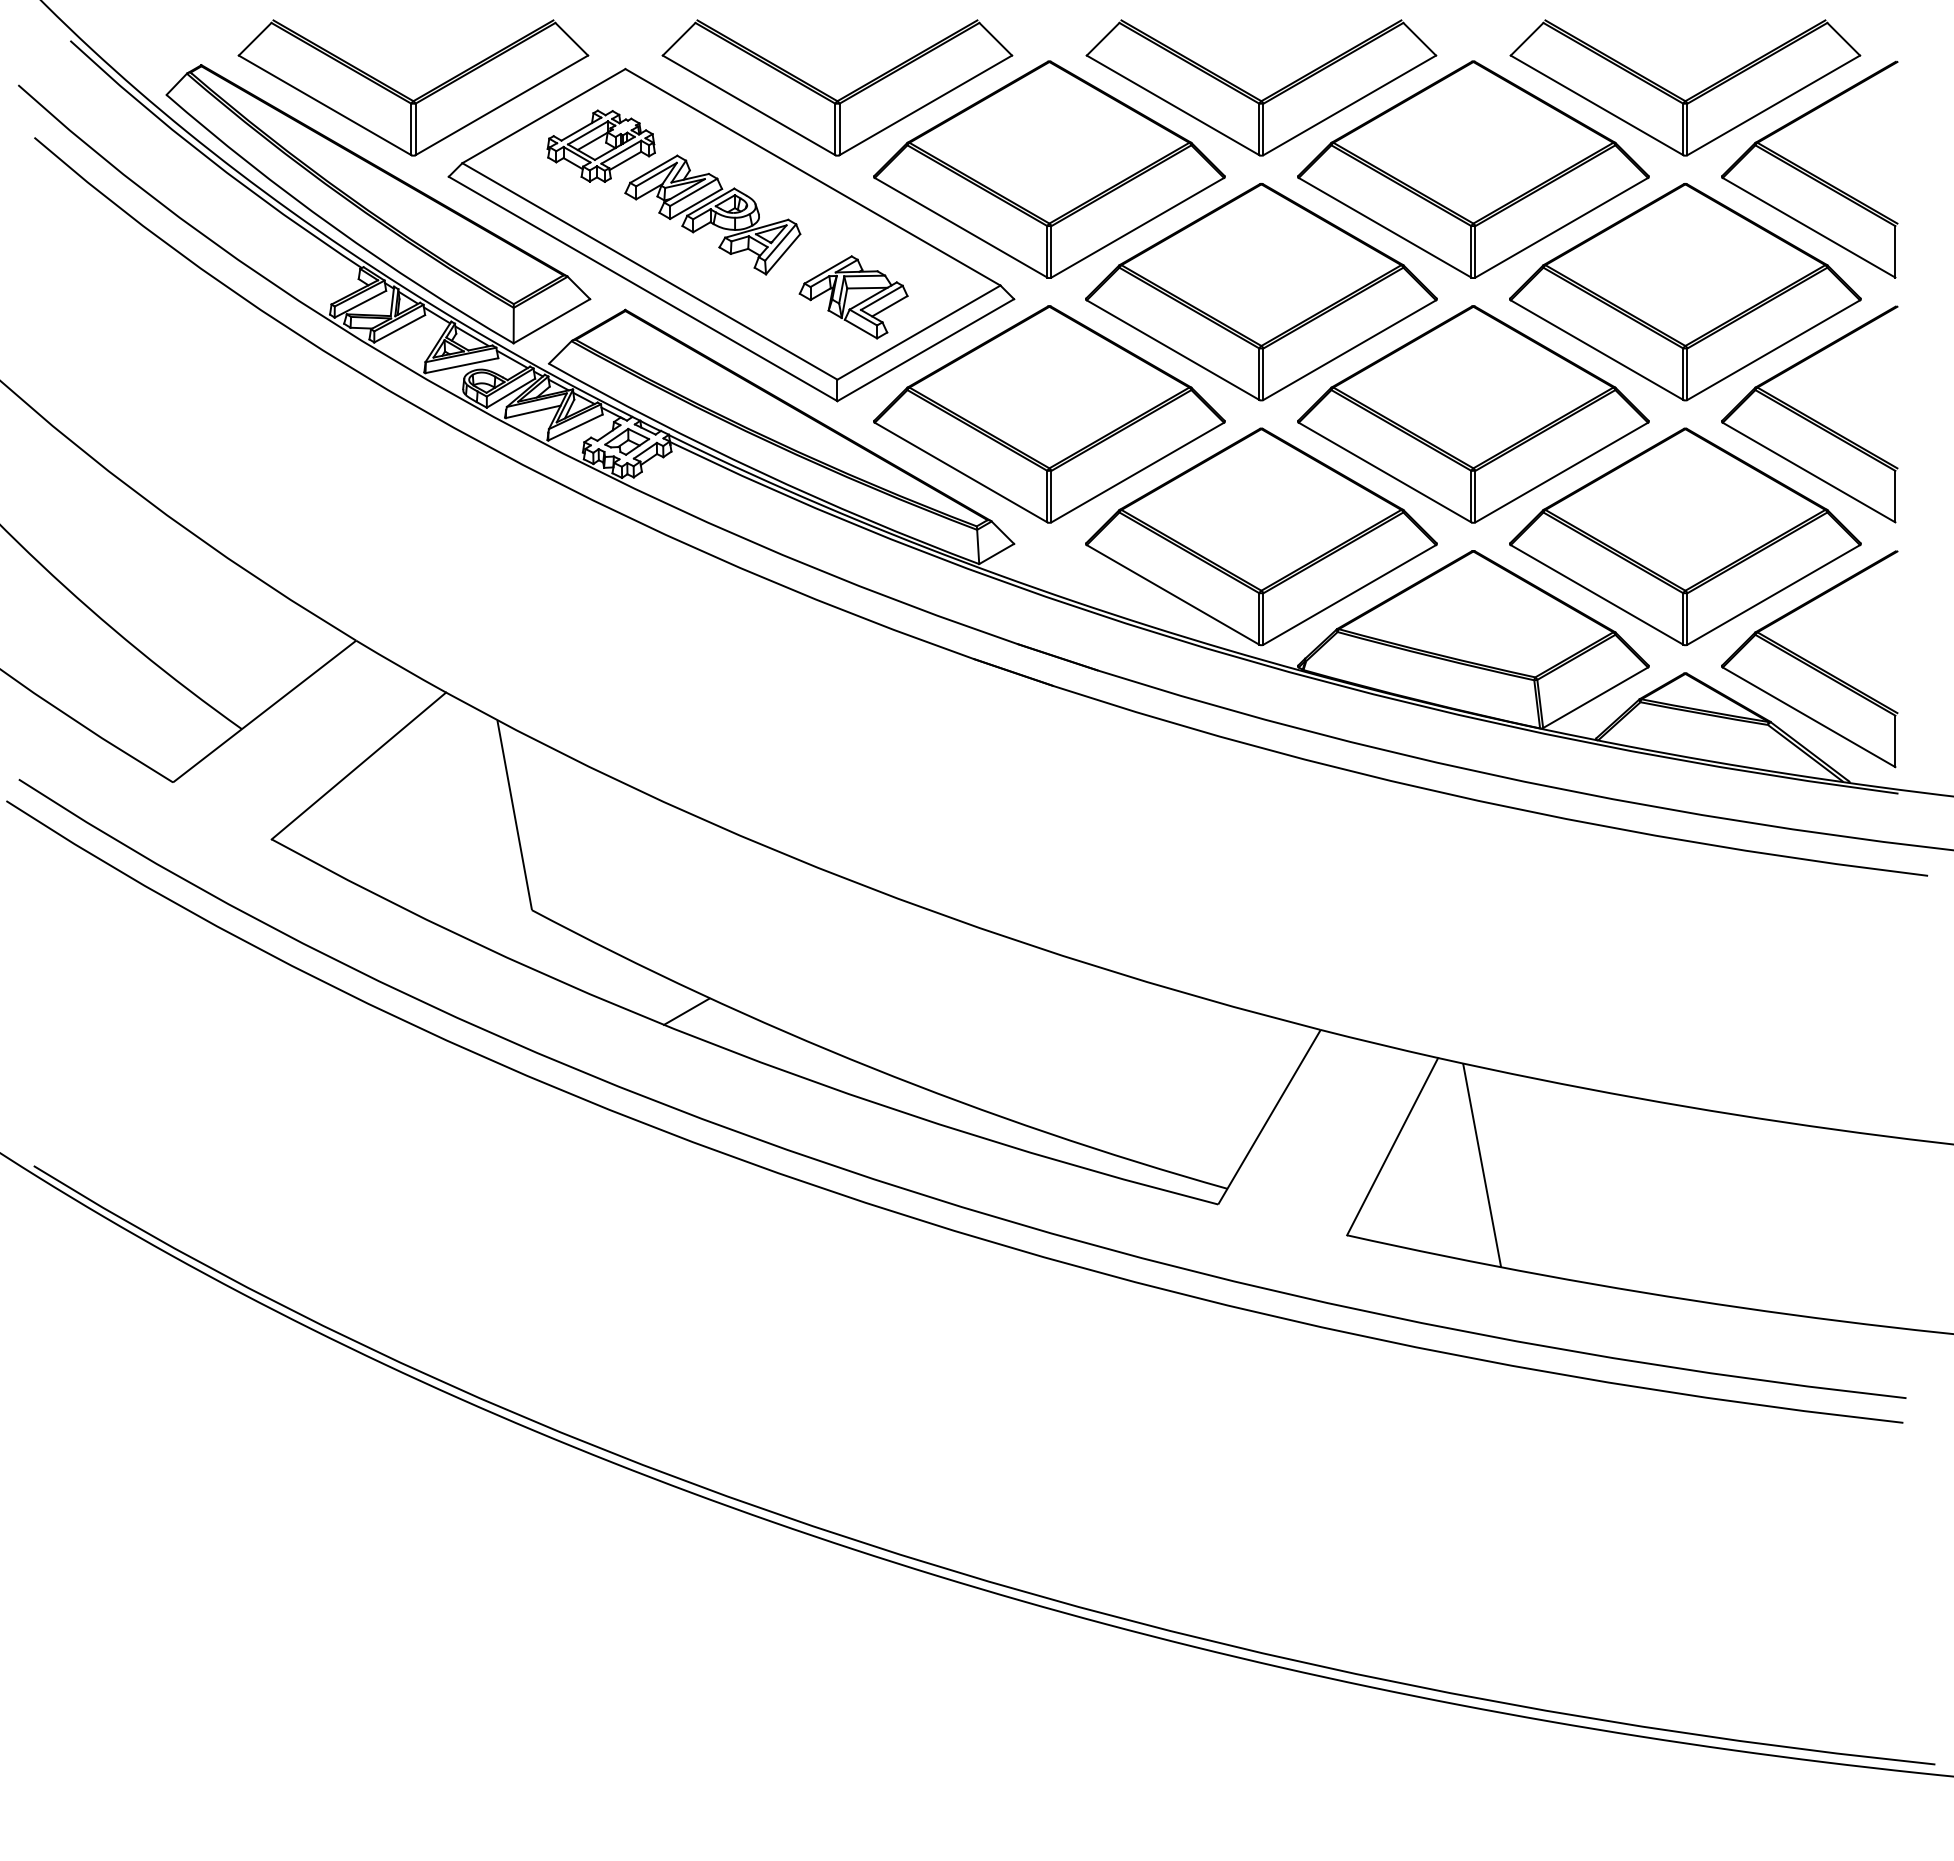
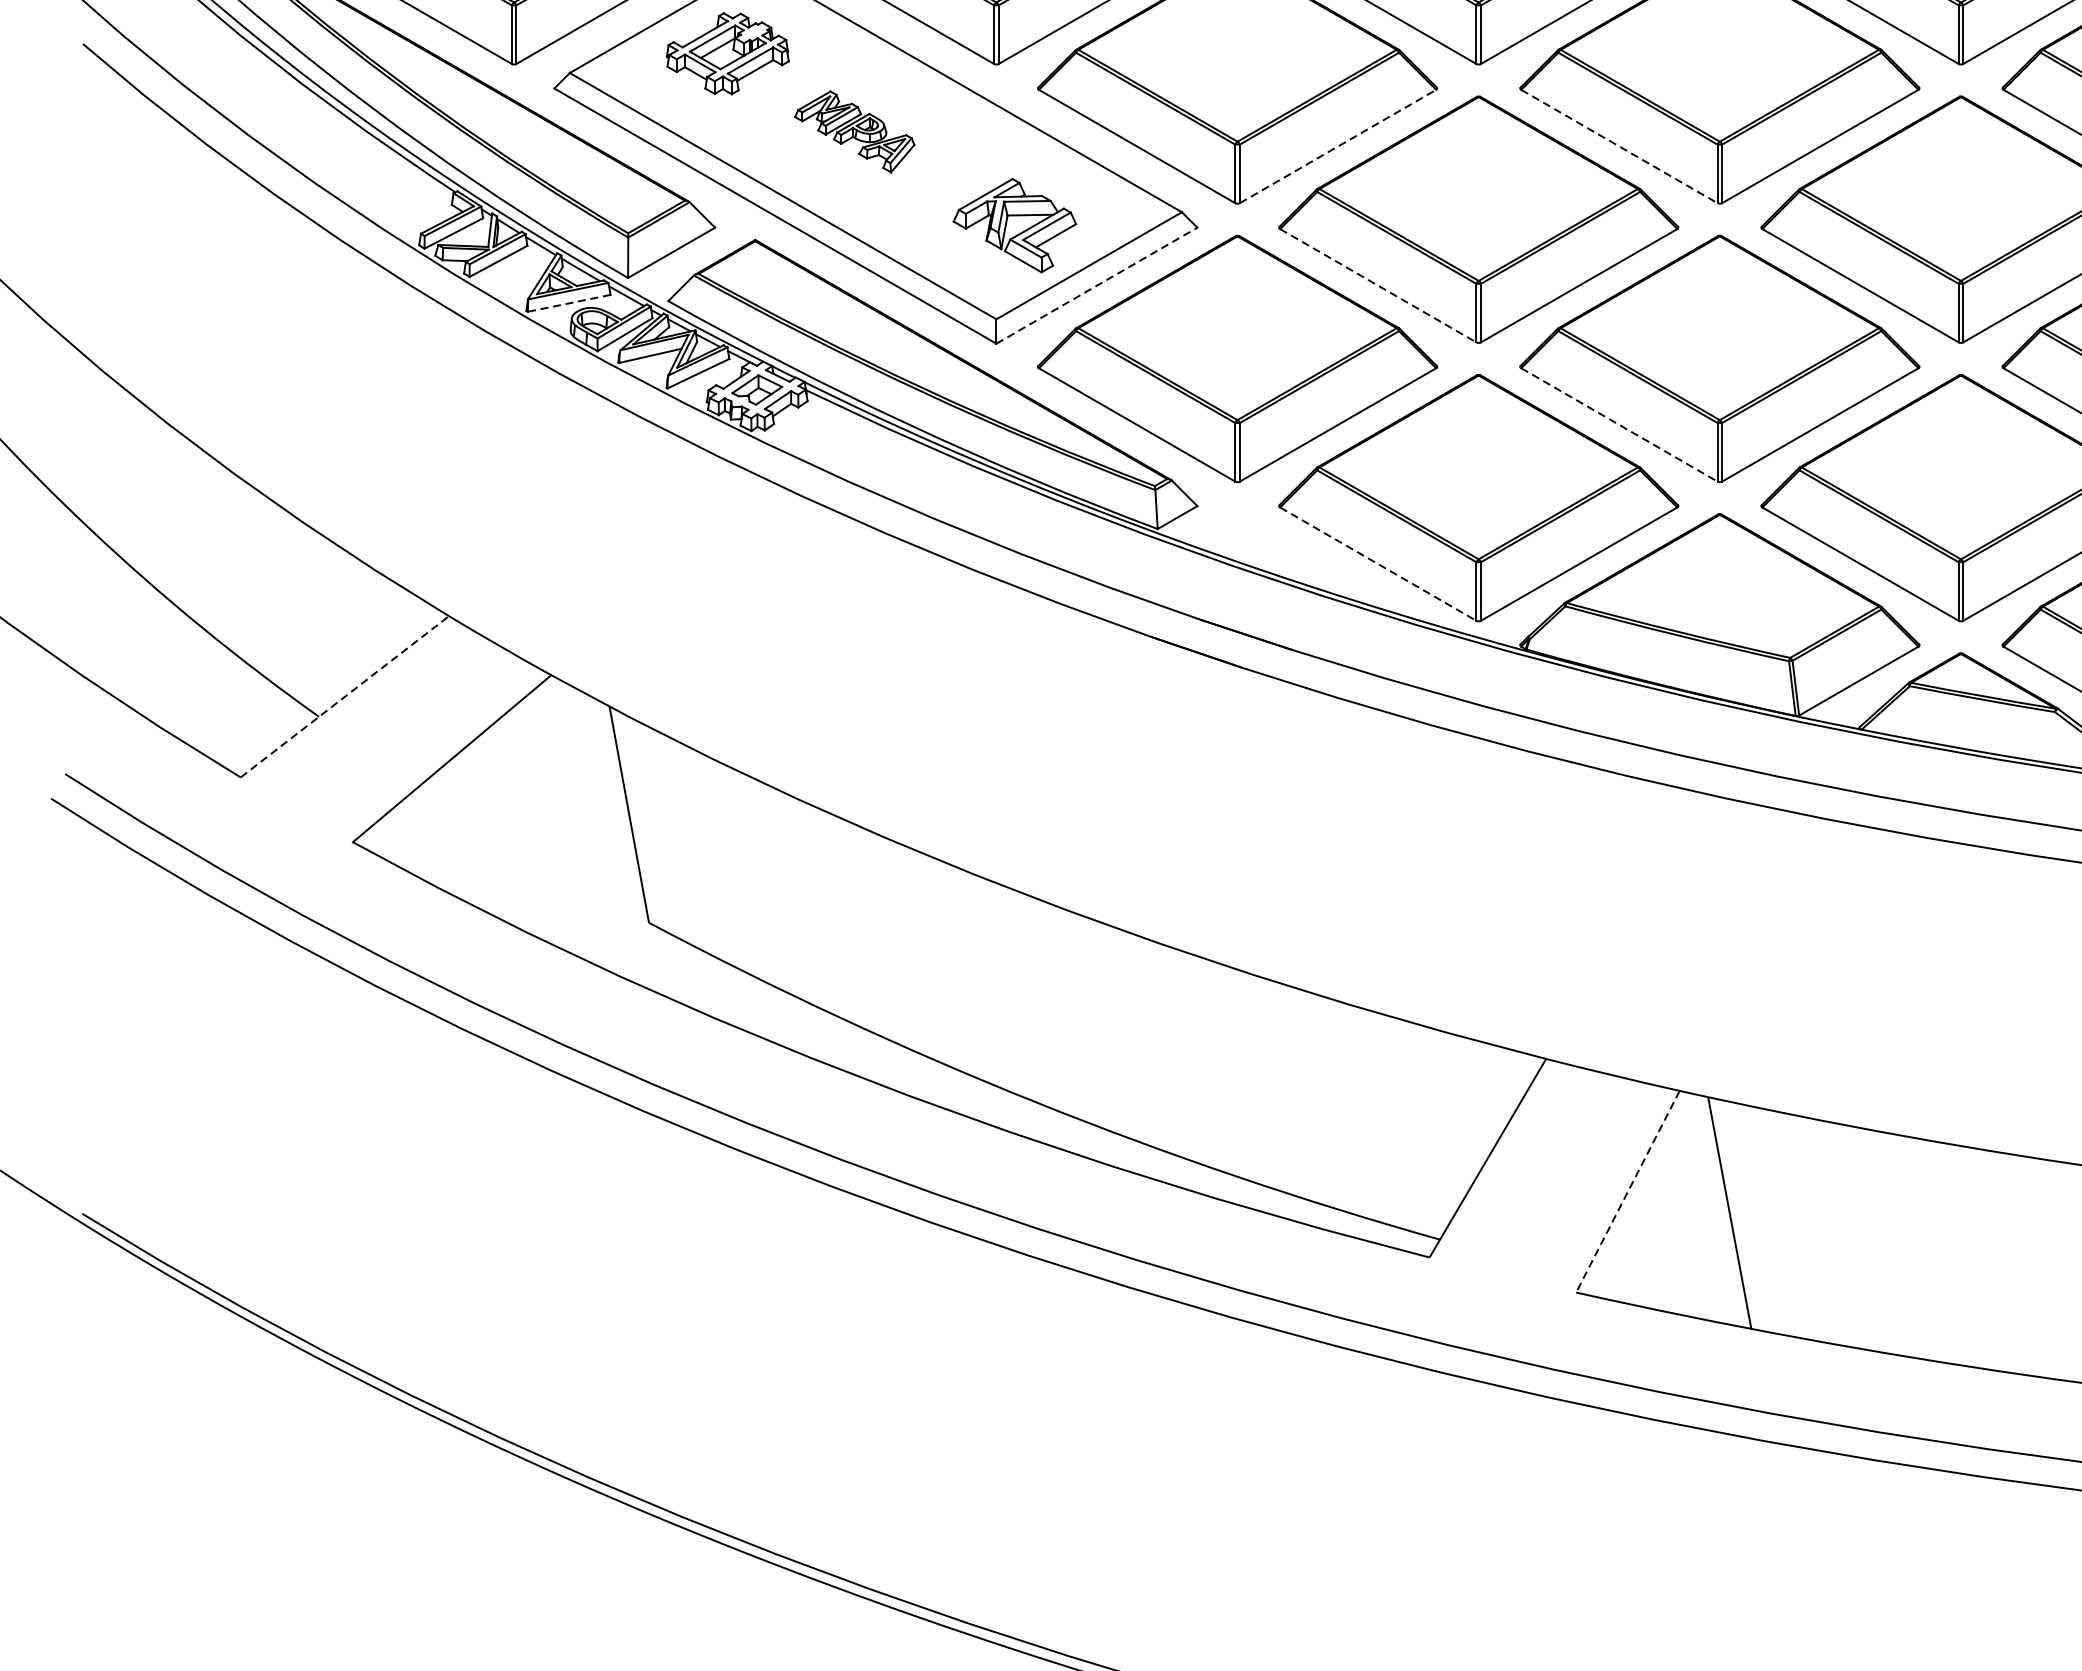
part: (712, 214) -> (854, 131), size x0.6
line: (1137, 227) -> (1337, 146), solid -> dashed
line: (1385, 227) -> (1619, 146), solid -> dashed
line: (925, 350) -> (1096, 286), solid -> dashed
line: (1173, 350) -> (1378, 286), solid -> dashed
line: (461, 365) -> (568, 303), solid -> dashed
line: (1385, 472) -> (1619, 424), solid -> dashed
line: (1173, 594) -> (1378, 563), solid -> dashed
line: (265, 710) -> (345, 695), solid -> dashed
line: (686, 1011) -> (824, 1037), removed
line: (1392, 1146) -> (1627, 1191), solid -> dashed

